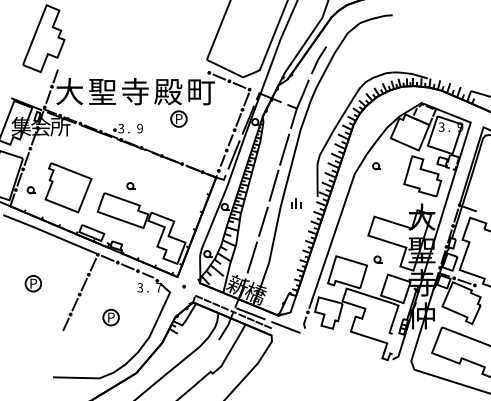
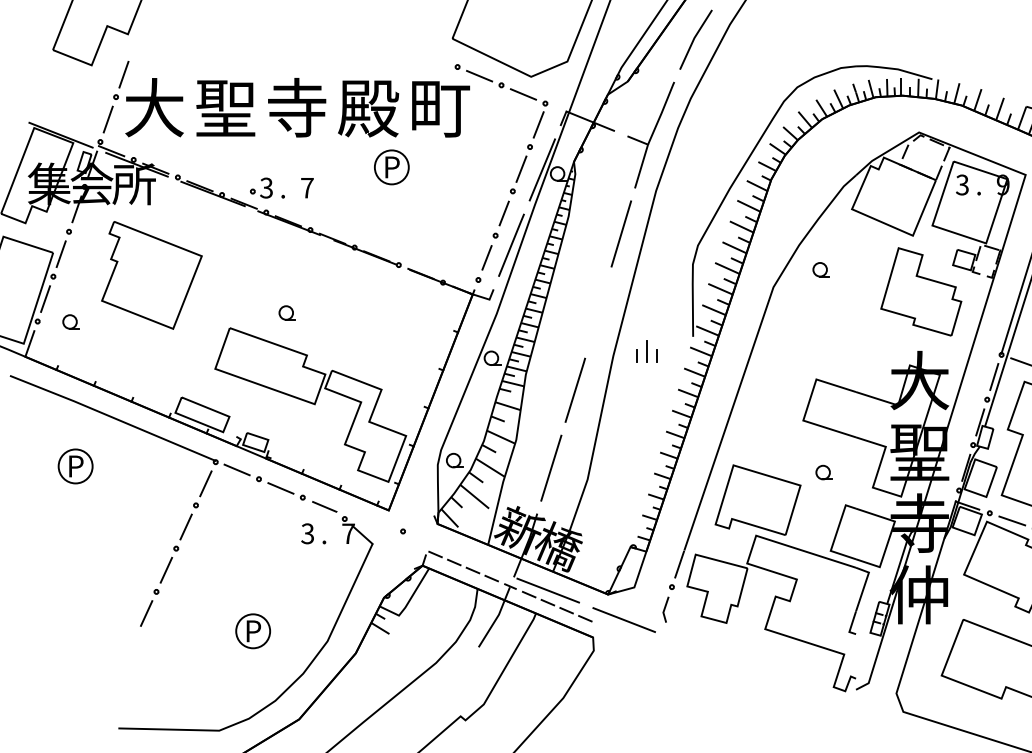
text: (139, 128) -> (306, 187), 9 -> 7
line: (273, 185) -> (597, 311), removed
part: (68, 187) -> (151, 274), moved
part: (33, 283) -> (75, 465), moved
part: (110, 317) -> (251, 631), moved

